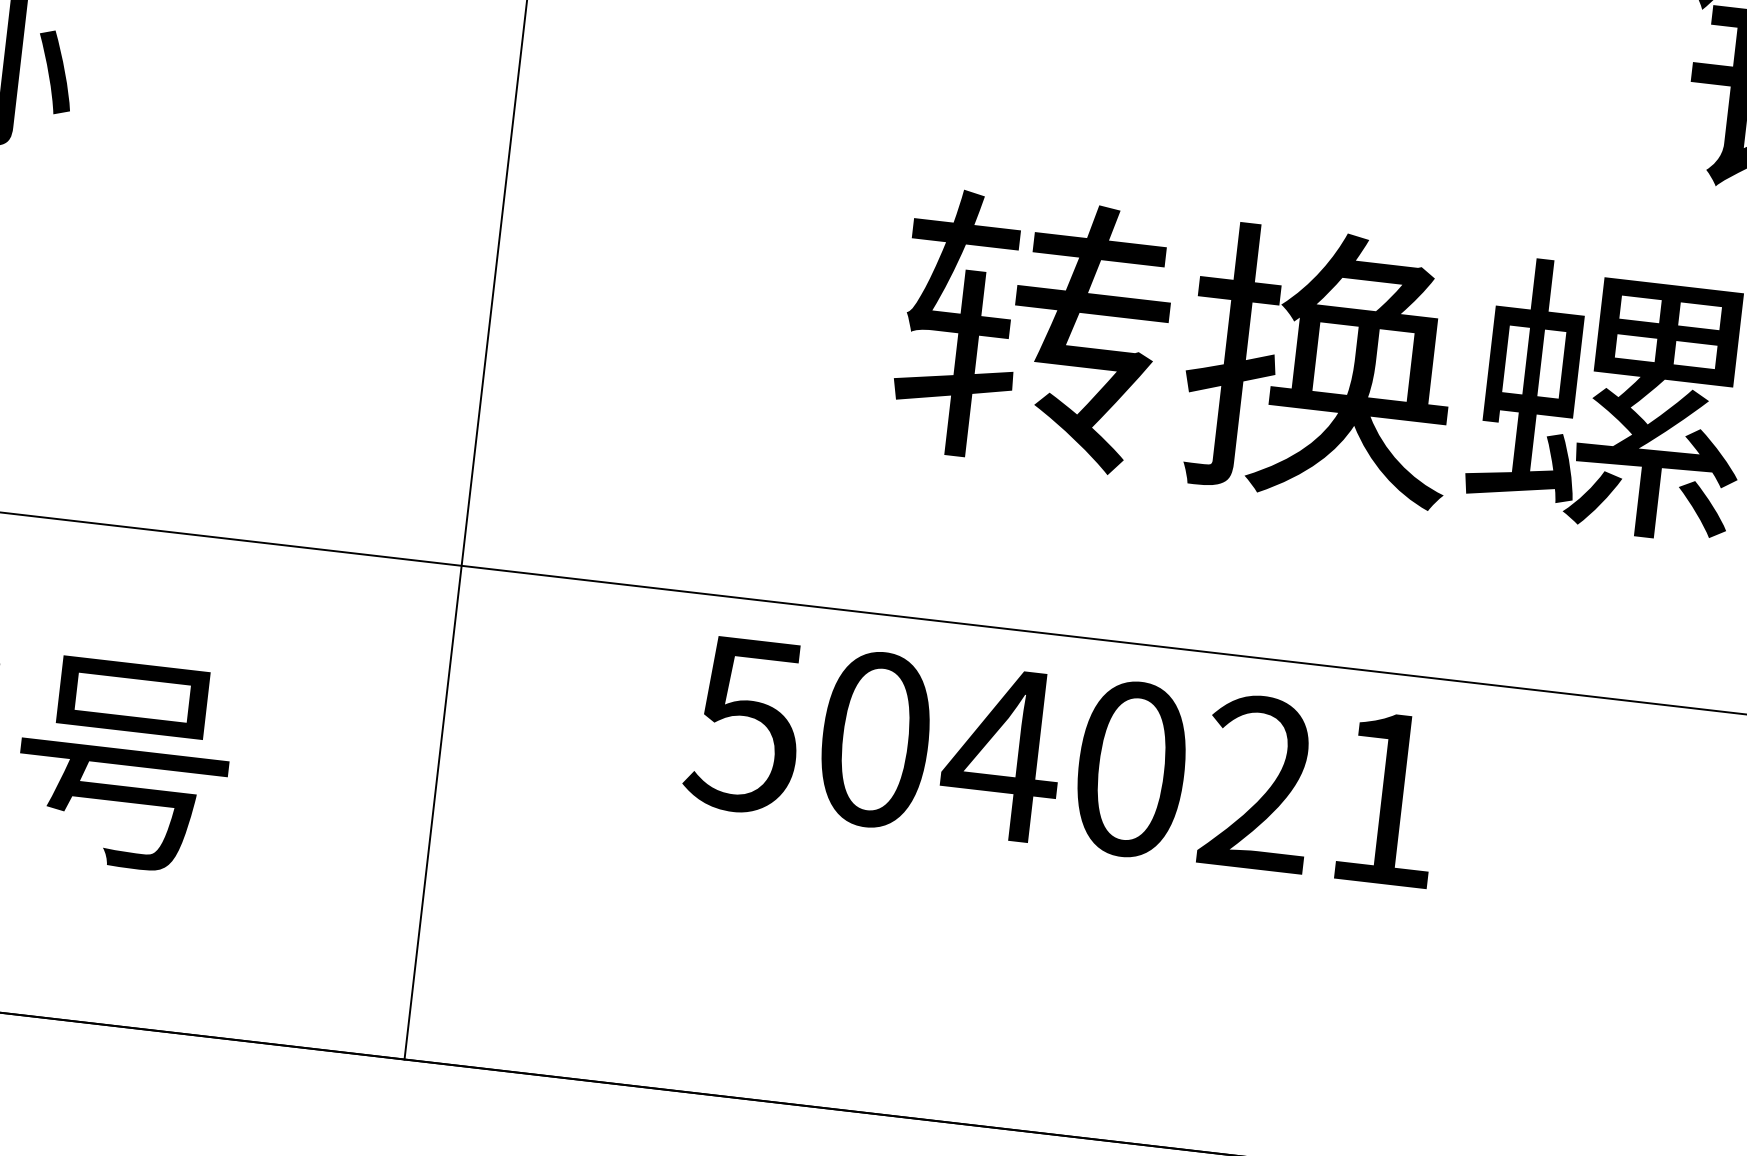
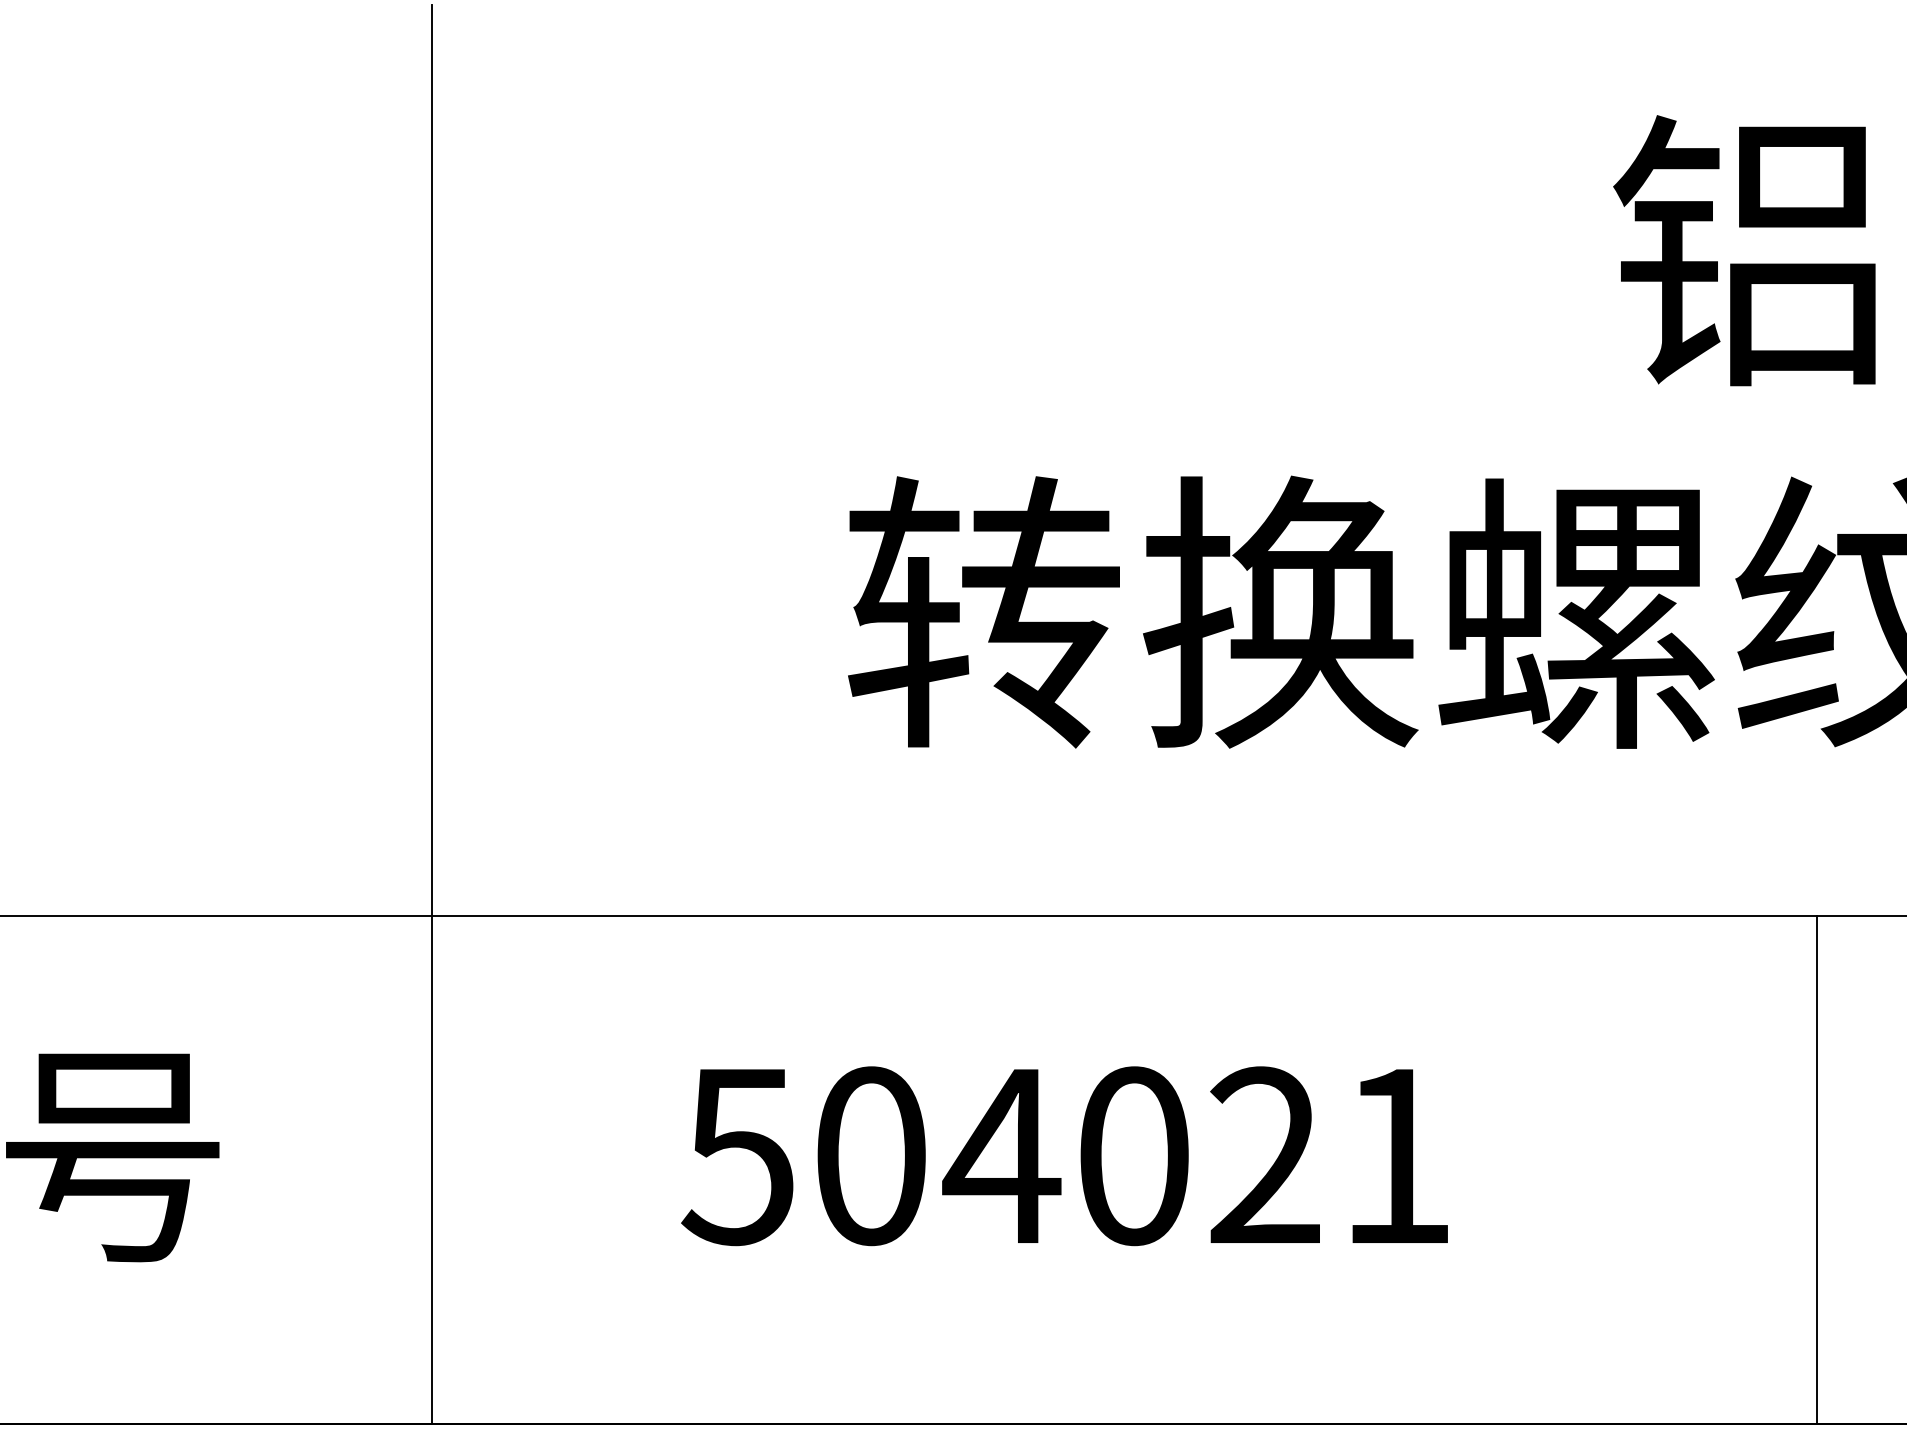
text: (1063, 761) -> (1064, 1156), moved

